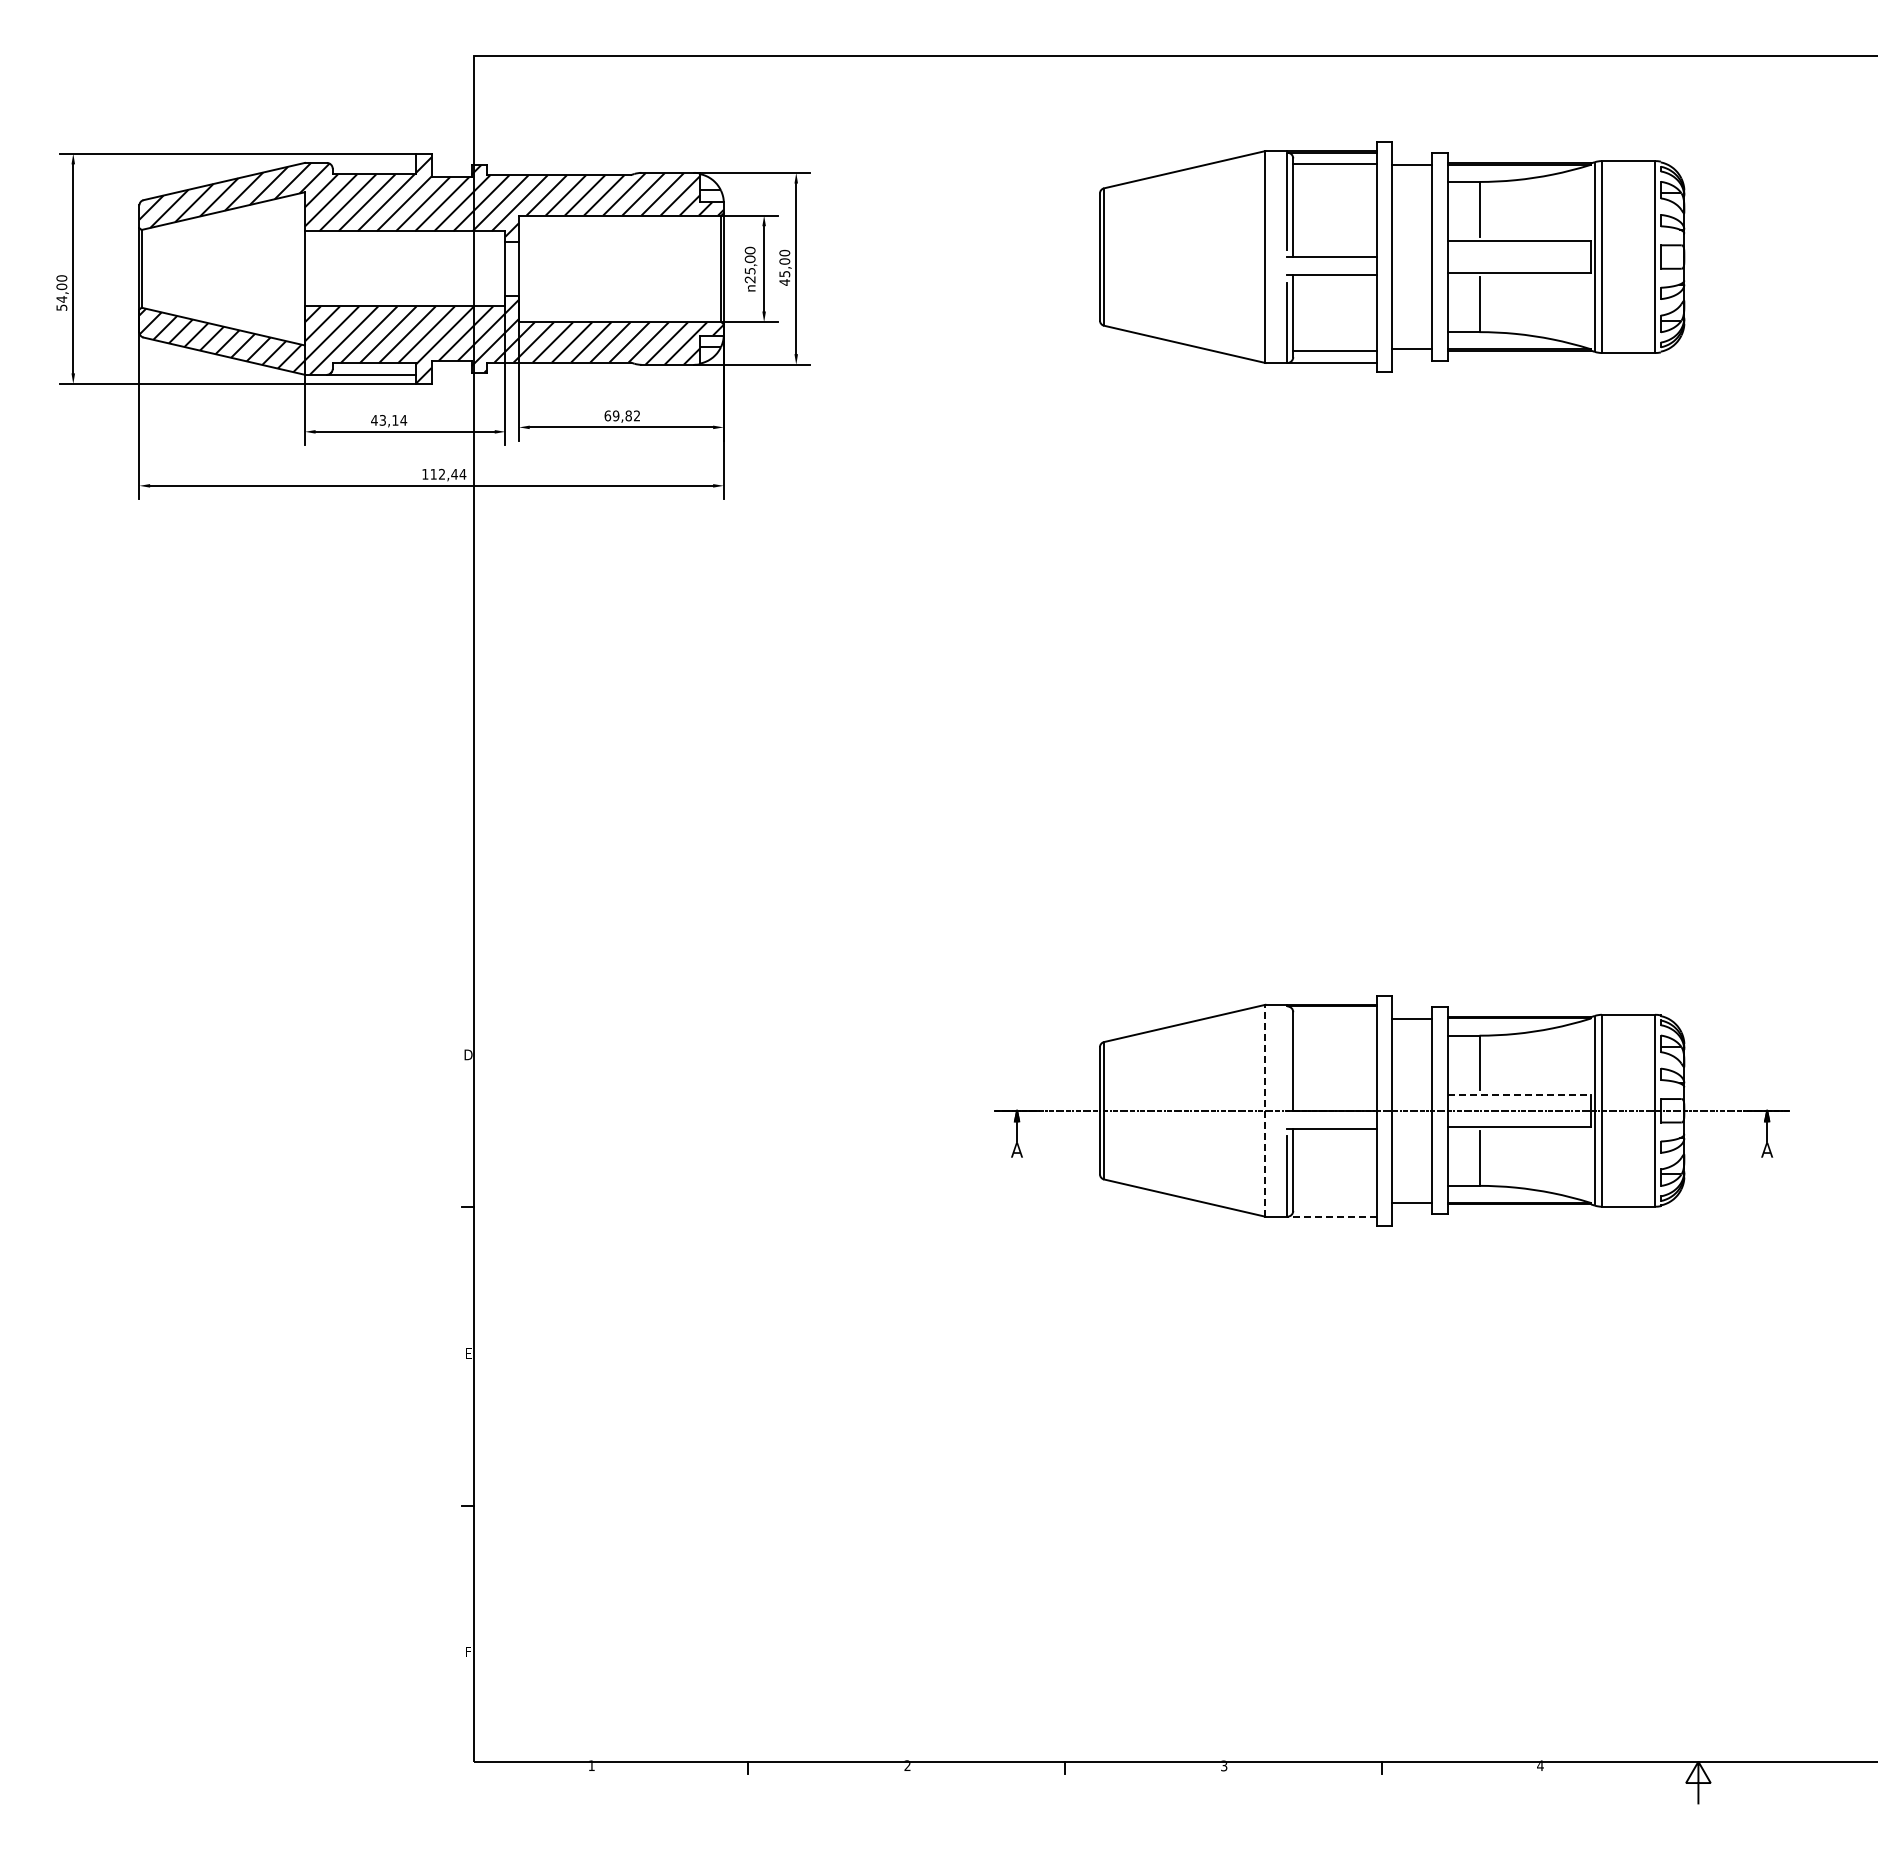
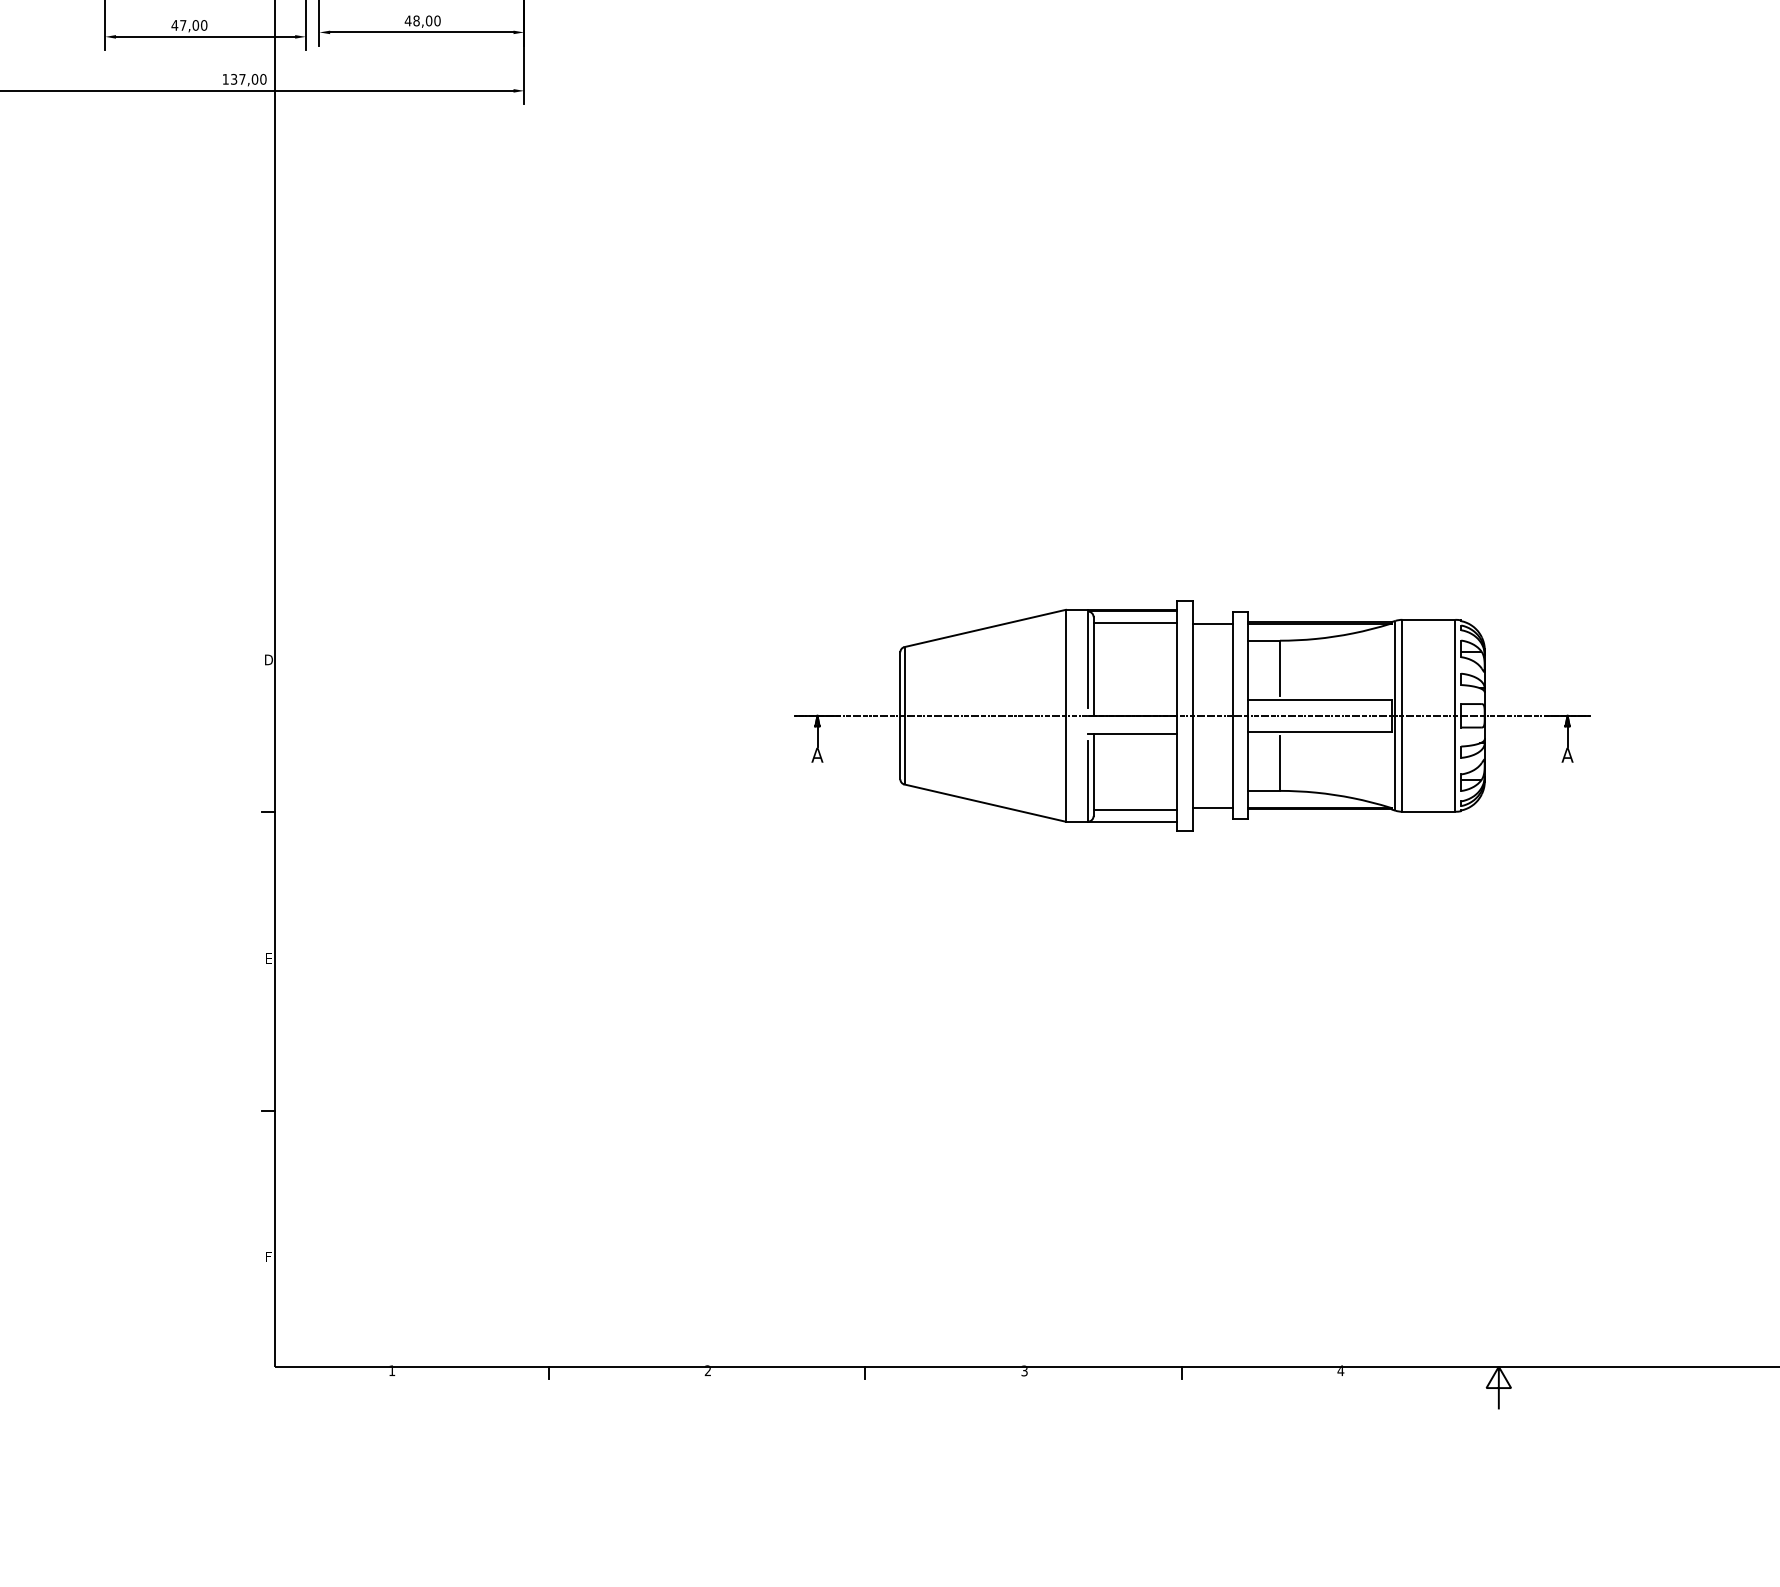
text: (622, 415) -> (422, 20), 69,82 -> 48,00
text: (393, 420) -> (193, 25), 43,14 -> 47,00
text: (448, 473) -> (248, 78), 112,44 -> 137,00
line: (1334, 1017) -> (1134, 622), added
line: (1287, 1055) -> (1087, 660), added
line: (1519, 1094) -> (1319, 699), dashed -> solid
line: (1265, 1110) -> (1065, 715), dashed -> solid
line: (1334, 1205) -> (1134, 810), added
line: (1332, 1216) -> (1132, 821), dashed -> solid

